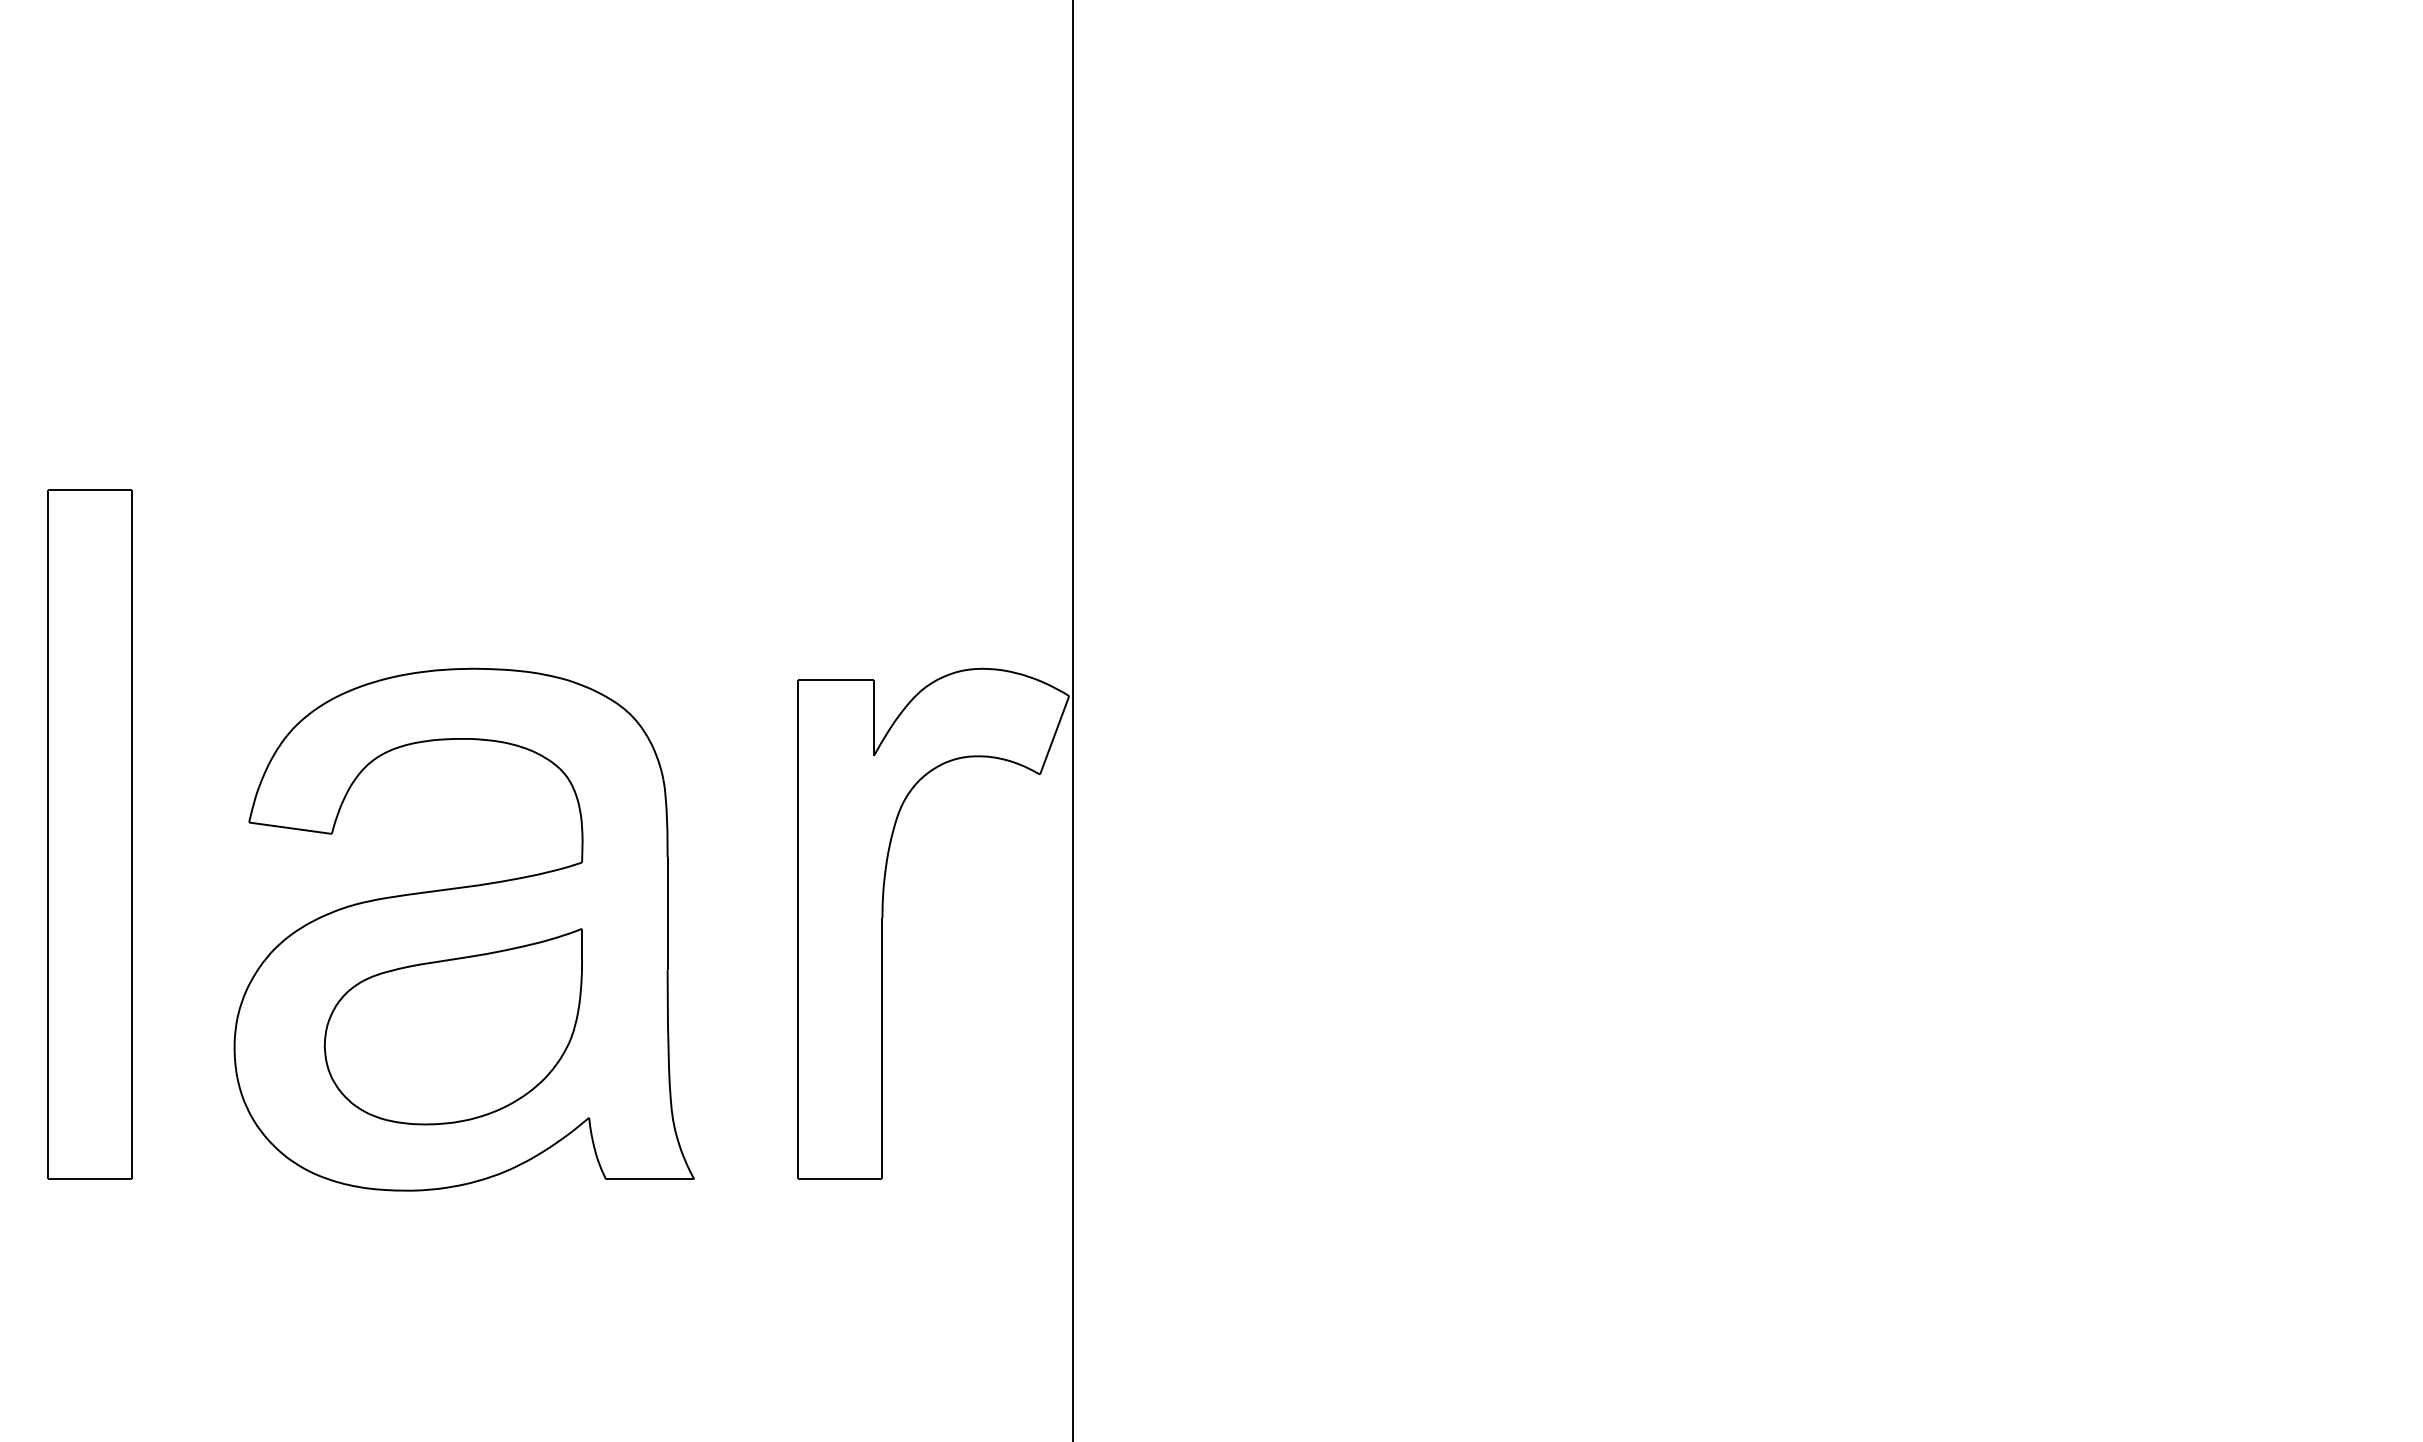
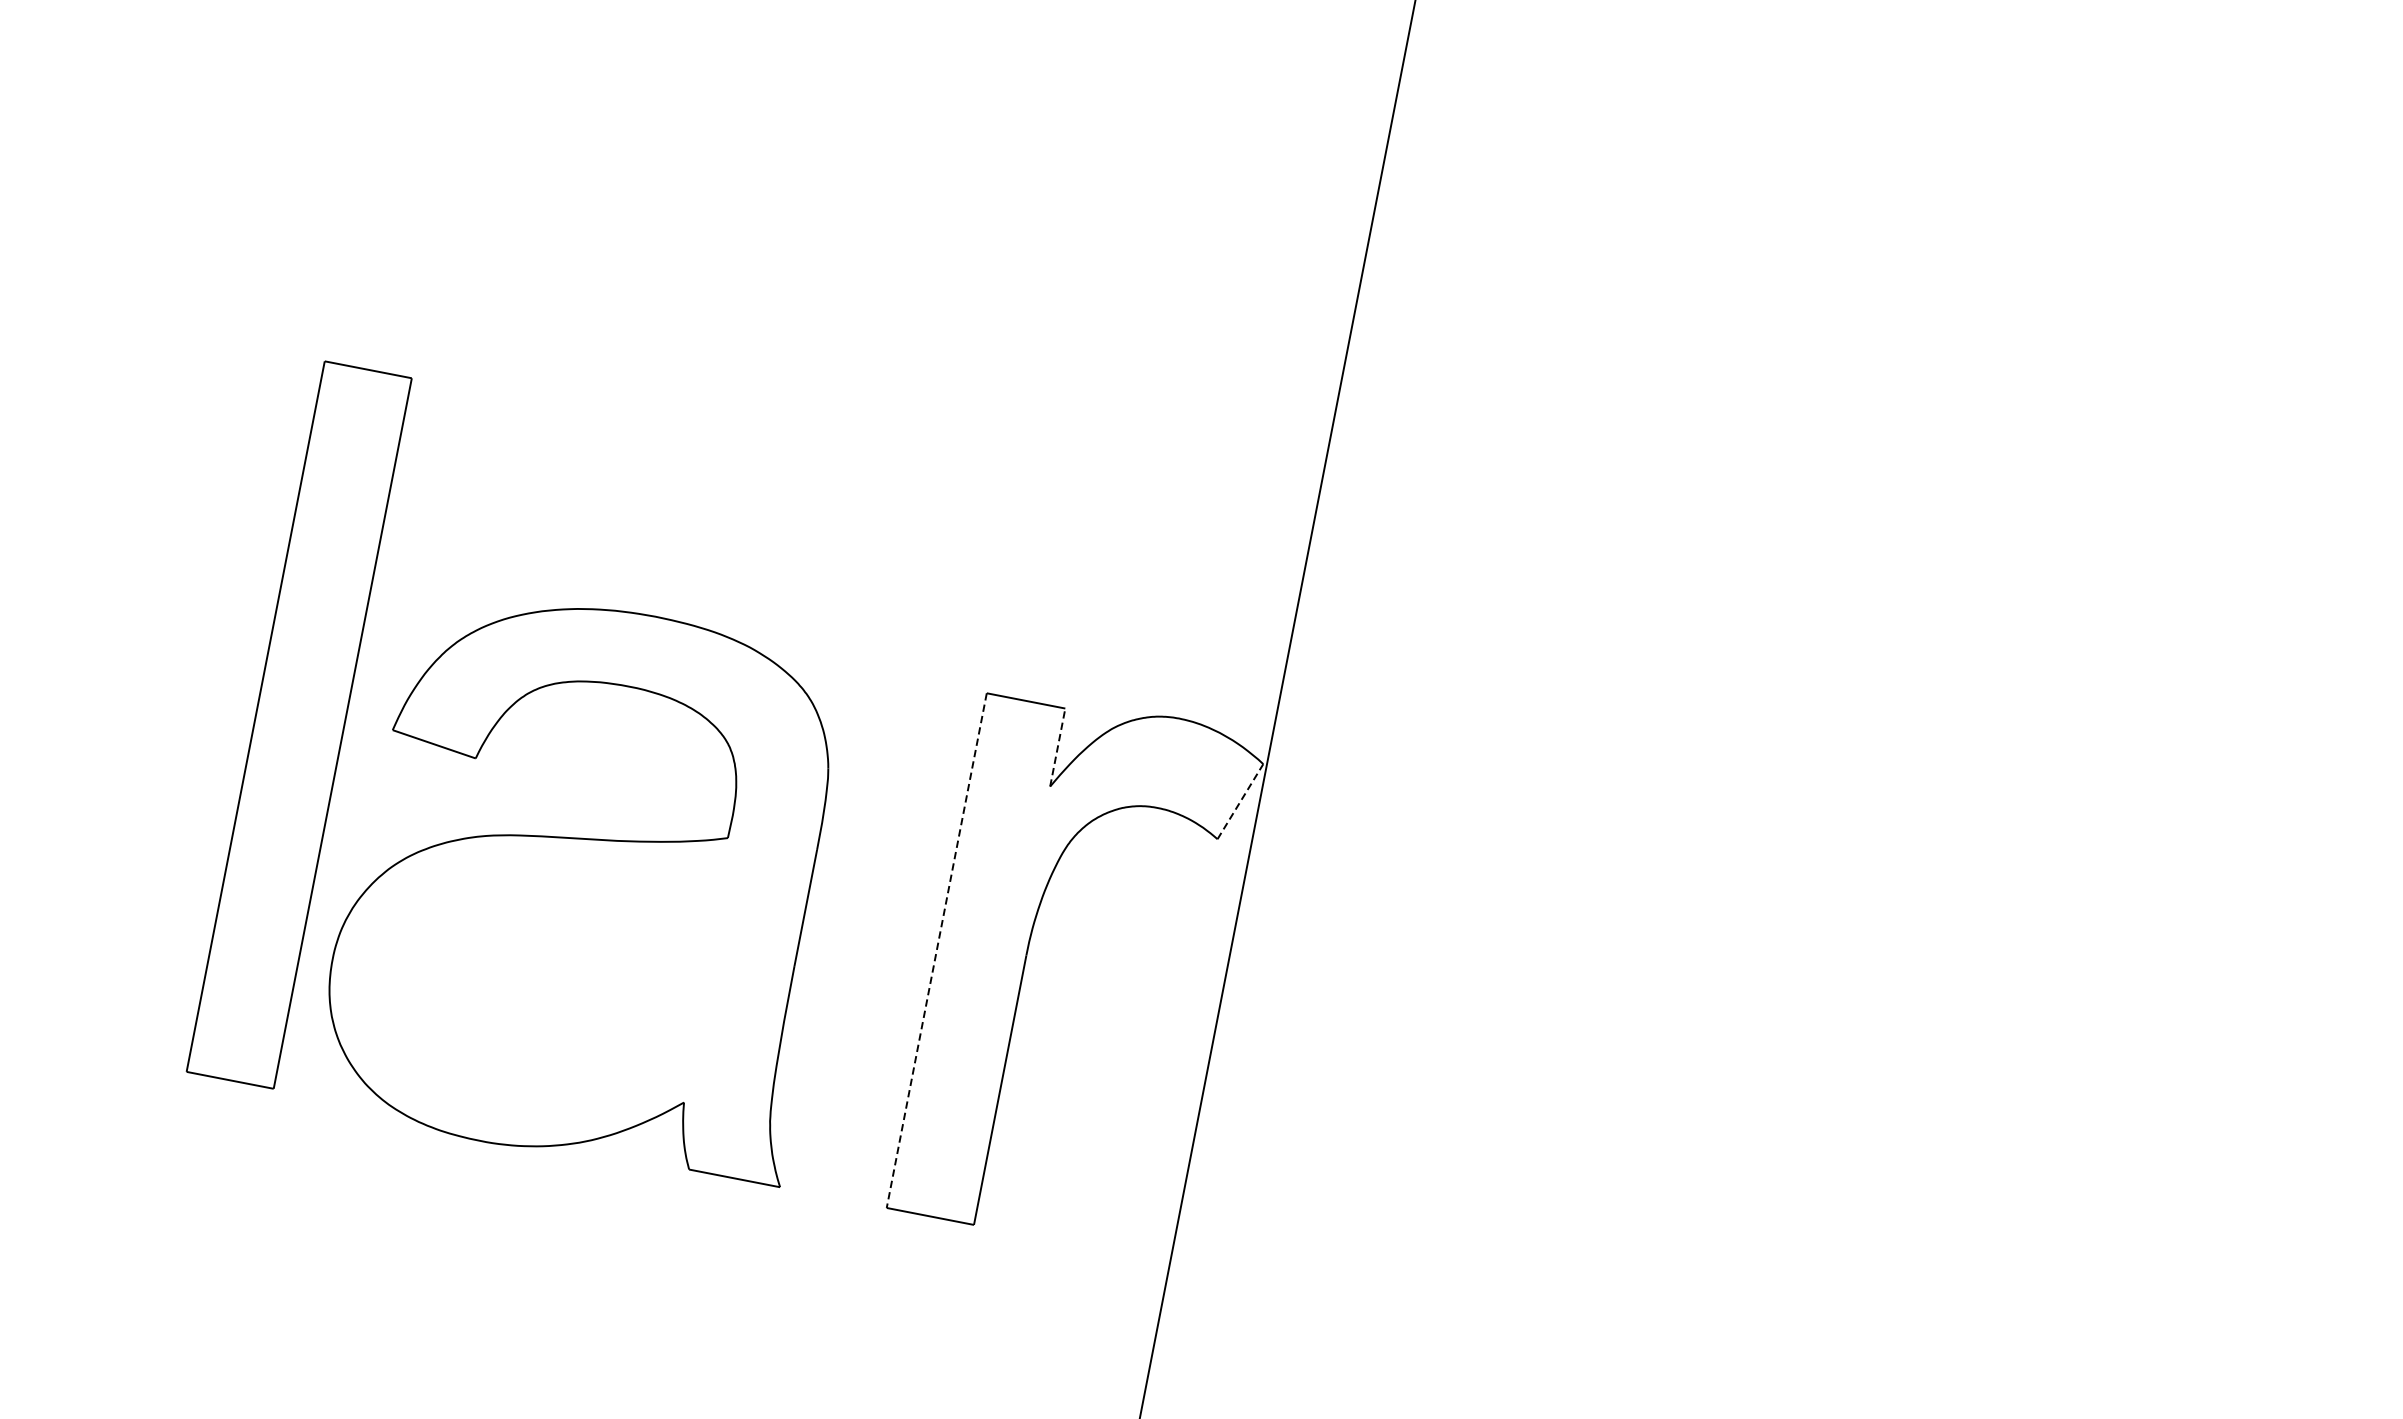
line: (874, 717) -> (1058, 747), solid -> dashed
line: (1054, 735) -> (1240, 801), solid -> dashed
part: (89, 834) -> (298, 724), moved
line: (797, 929) -> (936, 950), solid -> dashed
part: (452, 1026) -> (561, 981), removed

